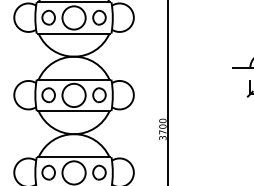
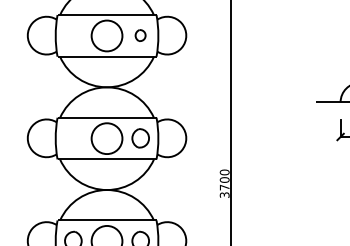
part: (48, 17) -> (73, 35), removed
part: (99, 17) -> (140, 35), size x0.6
part: (48, 95) -> (73, 138), removed

